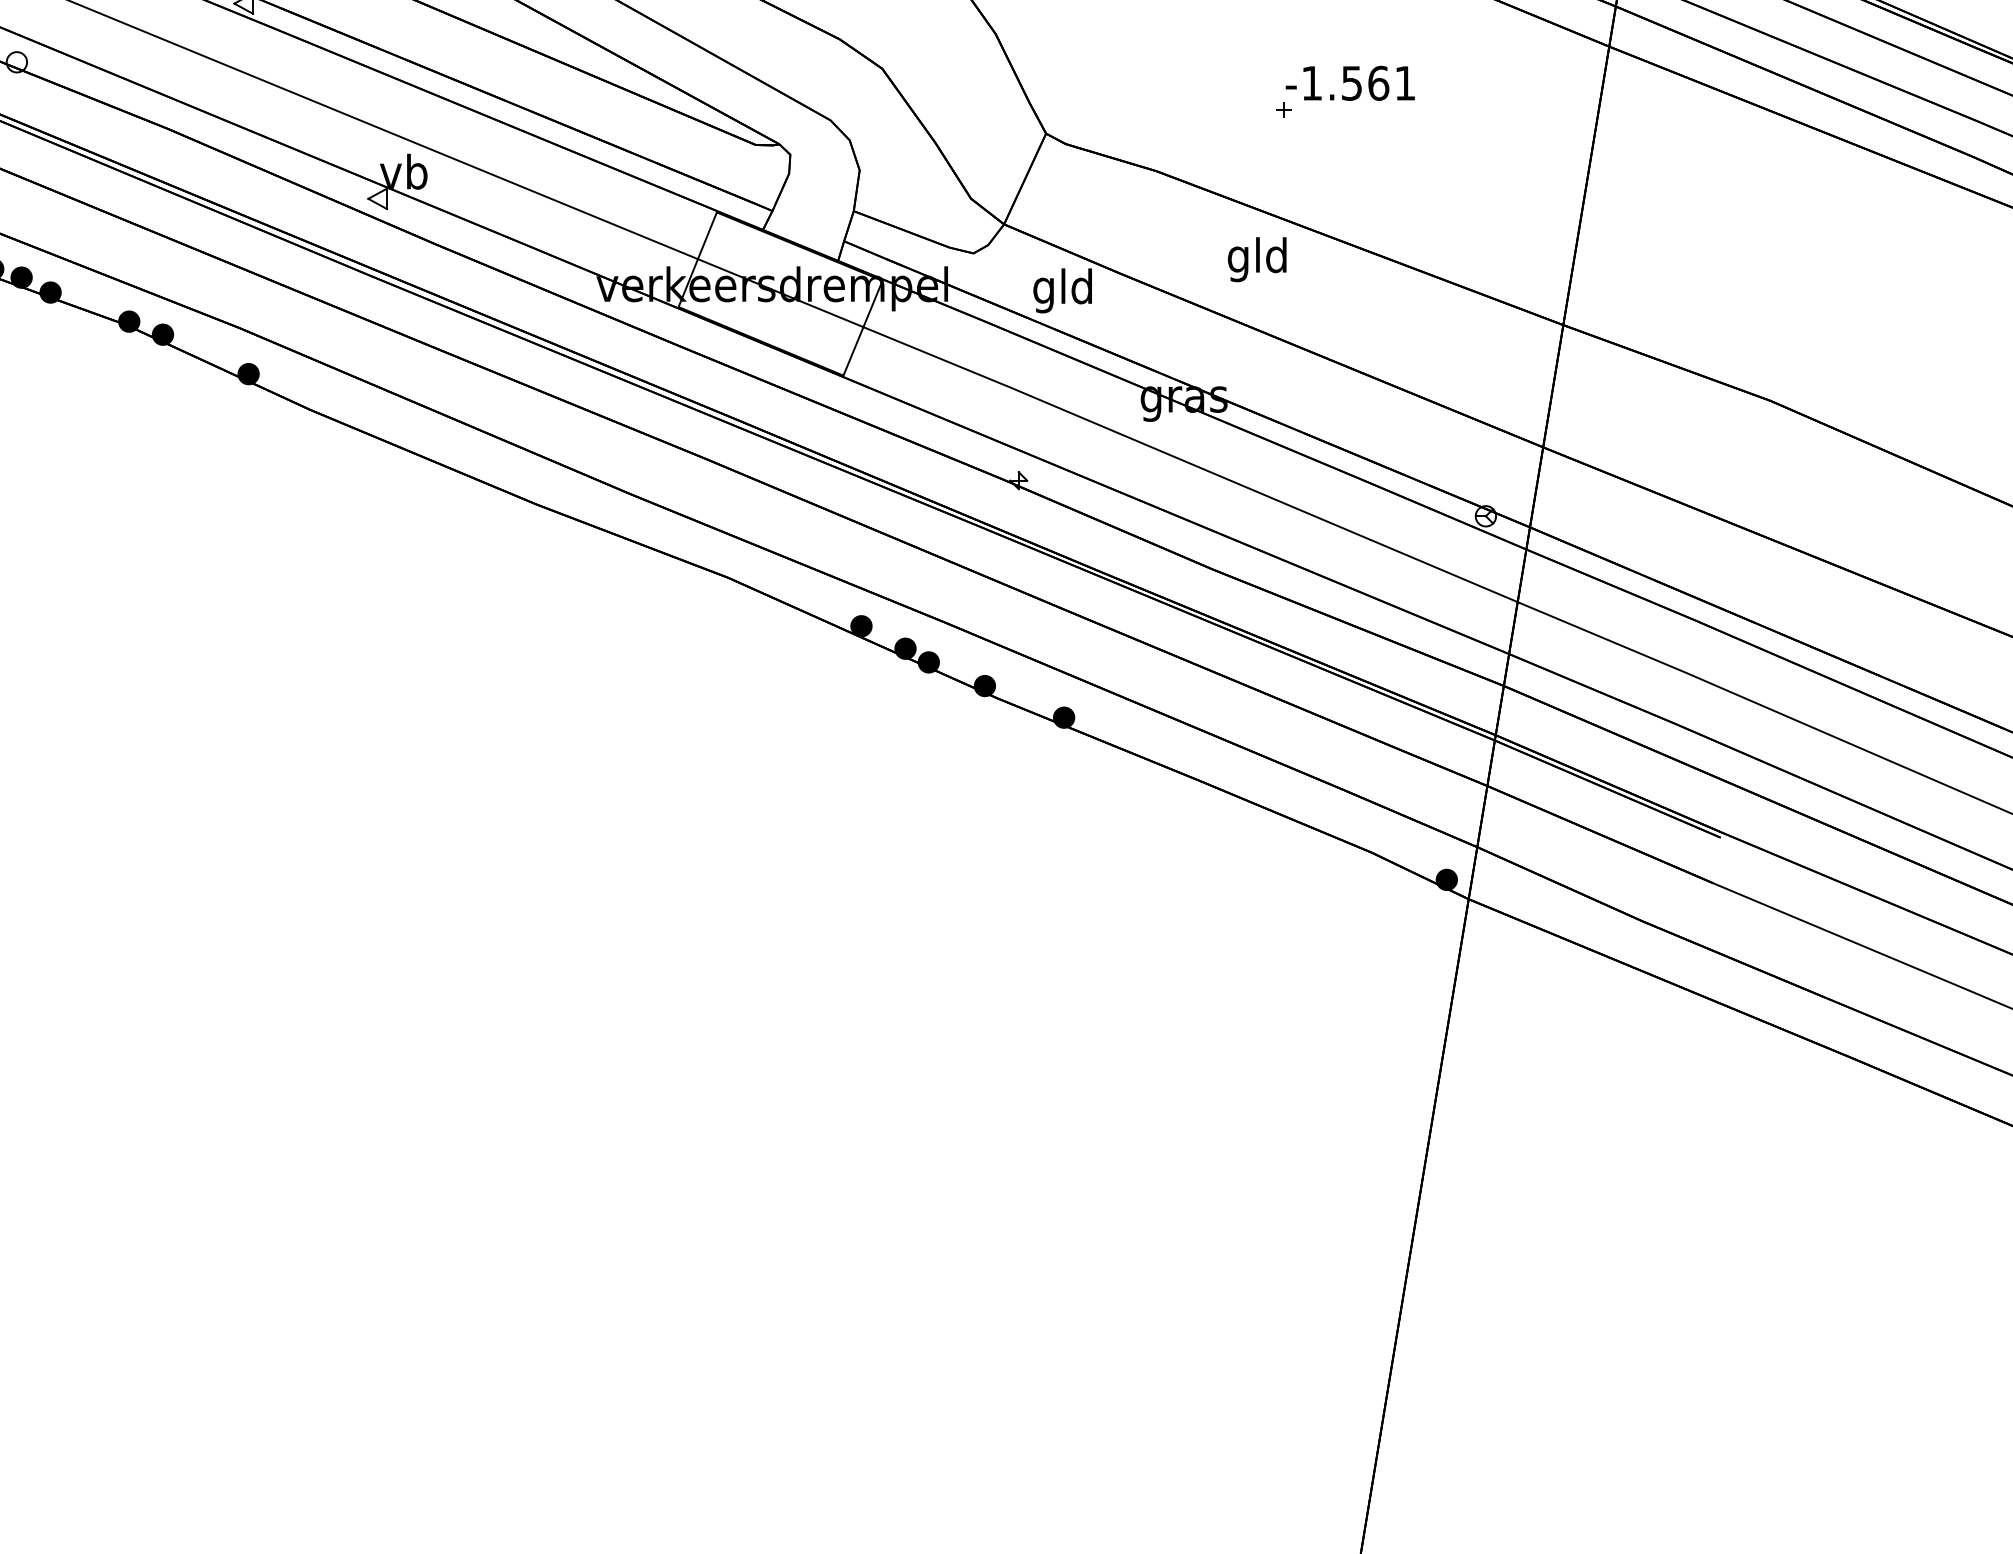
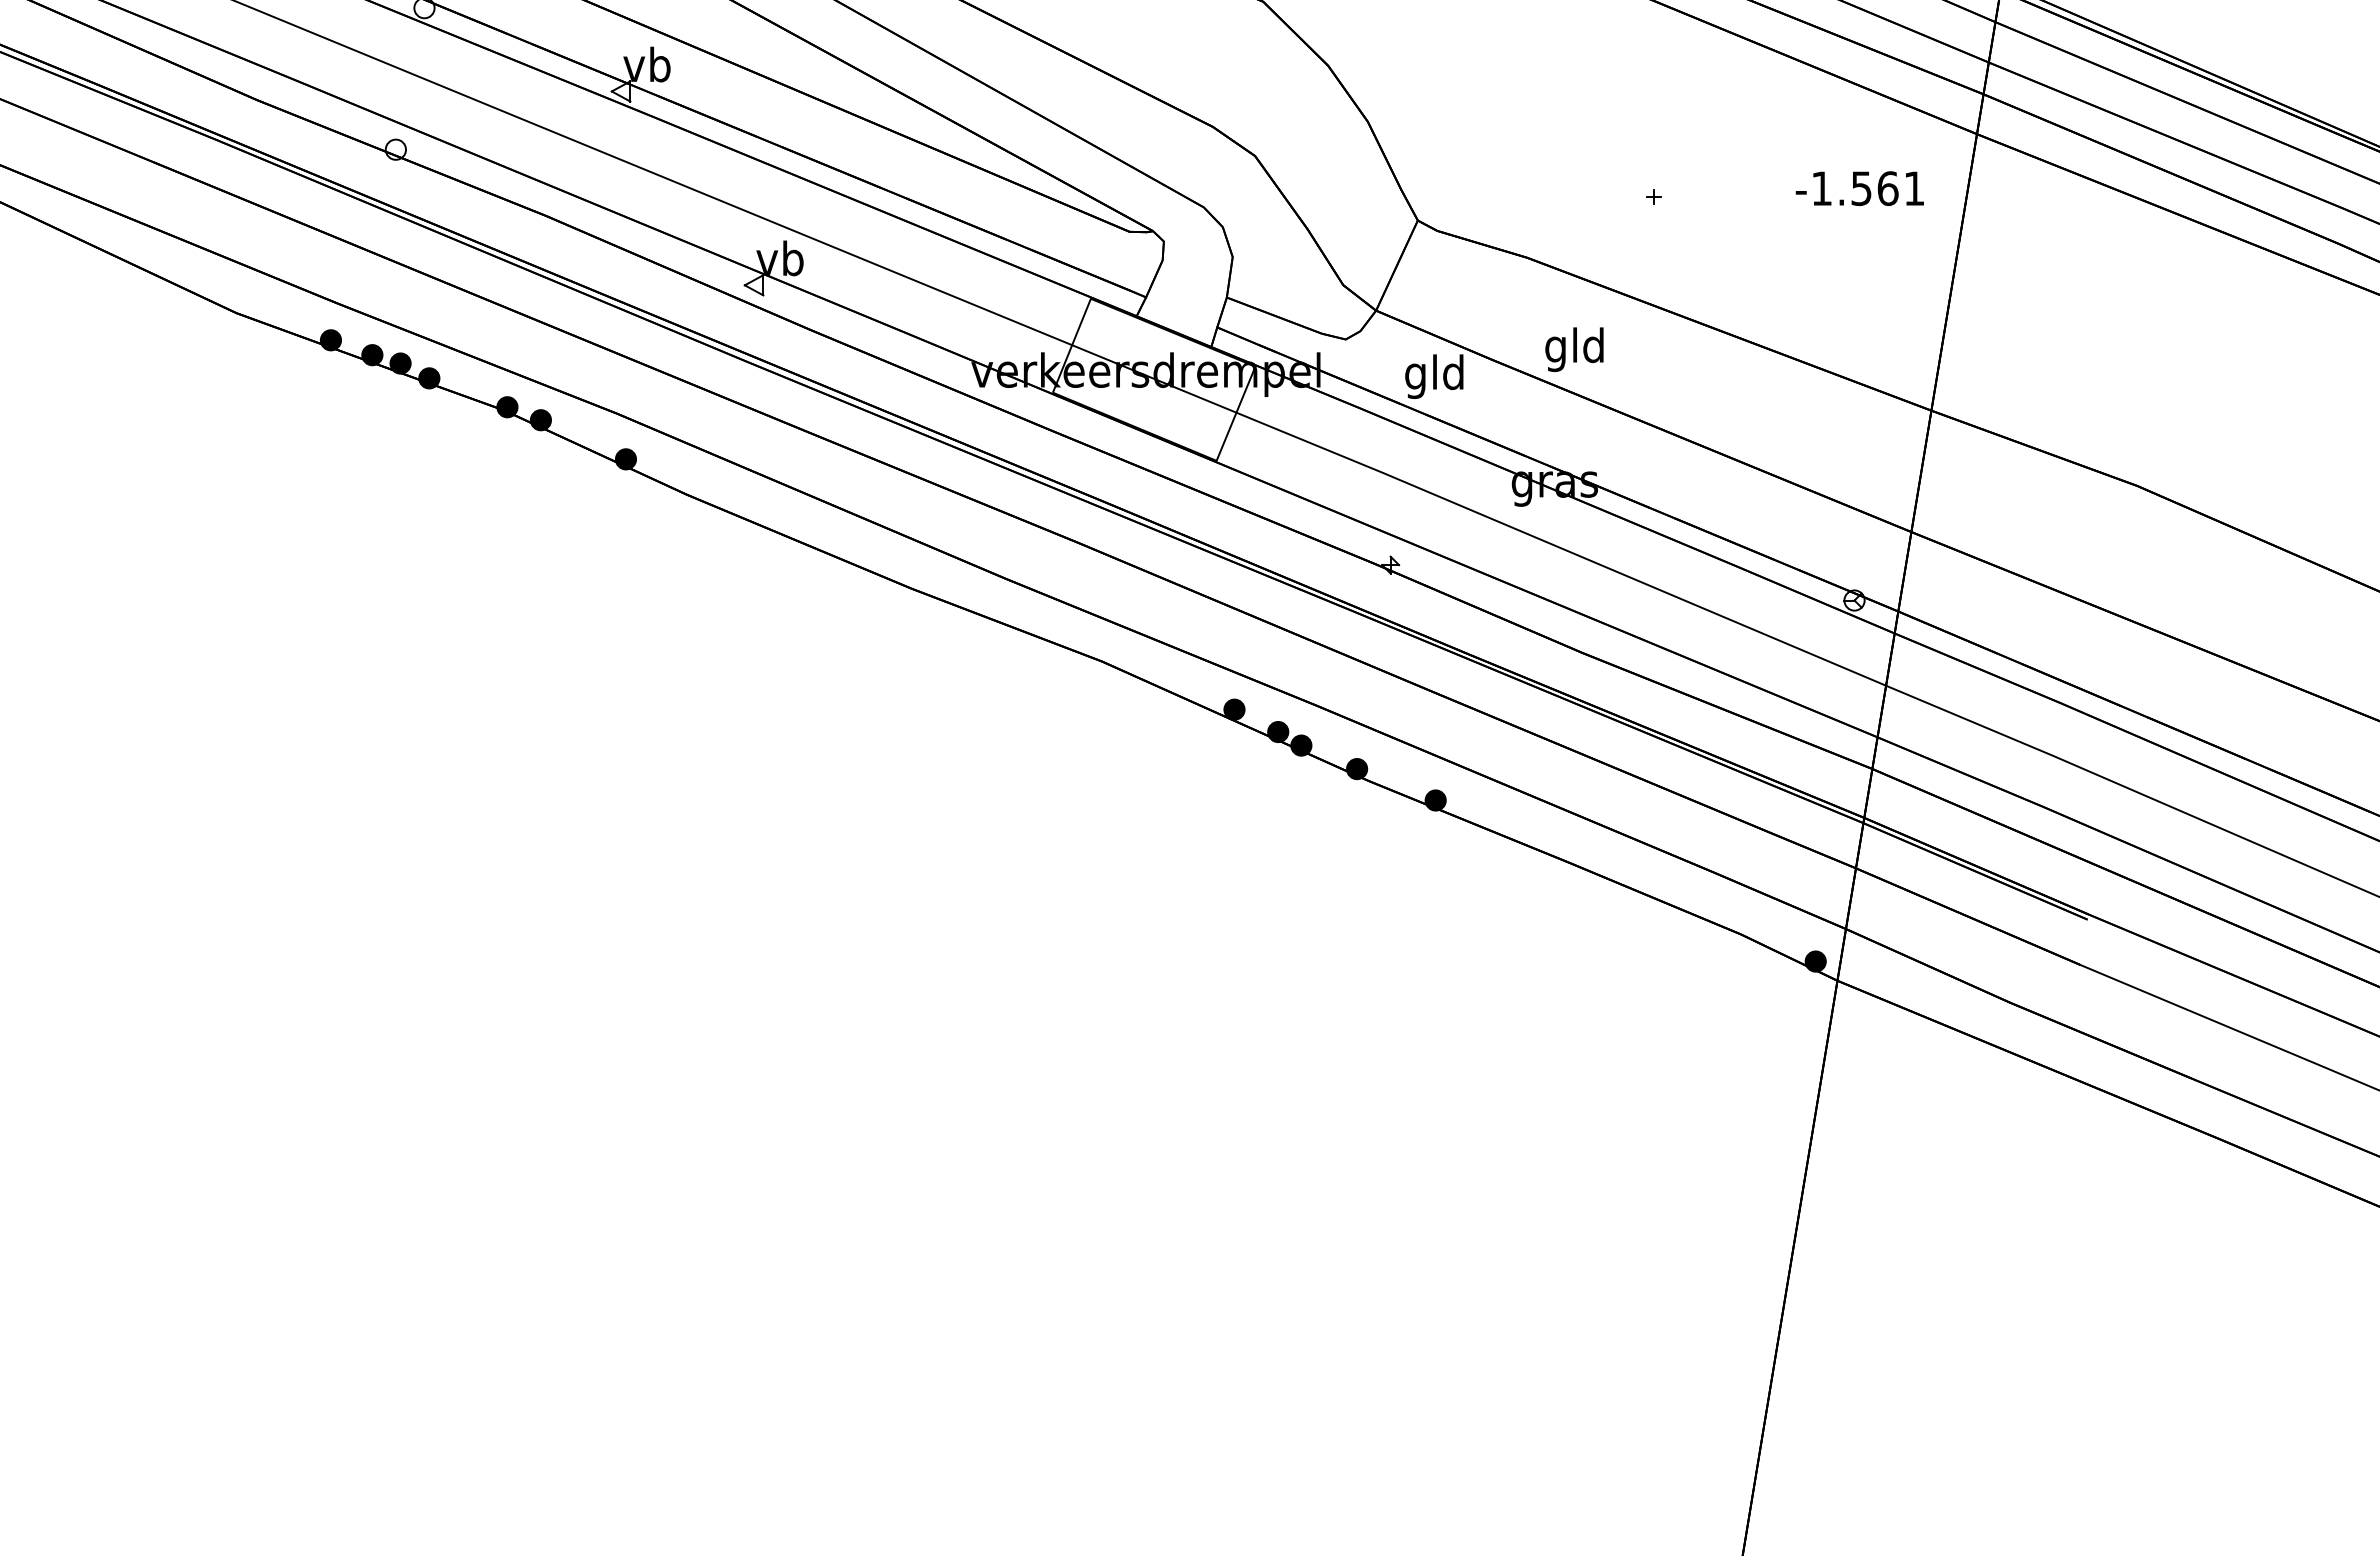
text: (1349, 83) -> (1859, 188), moved
text: (1257, 259) -> (1574, 349), moved

